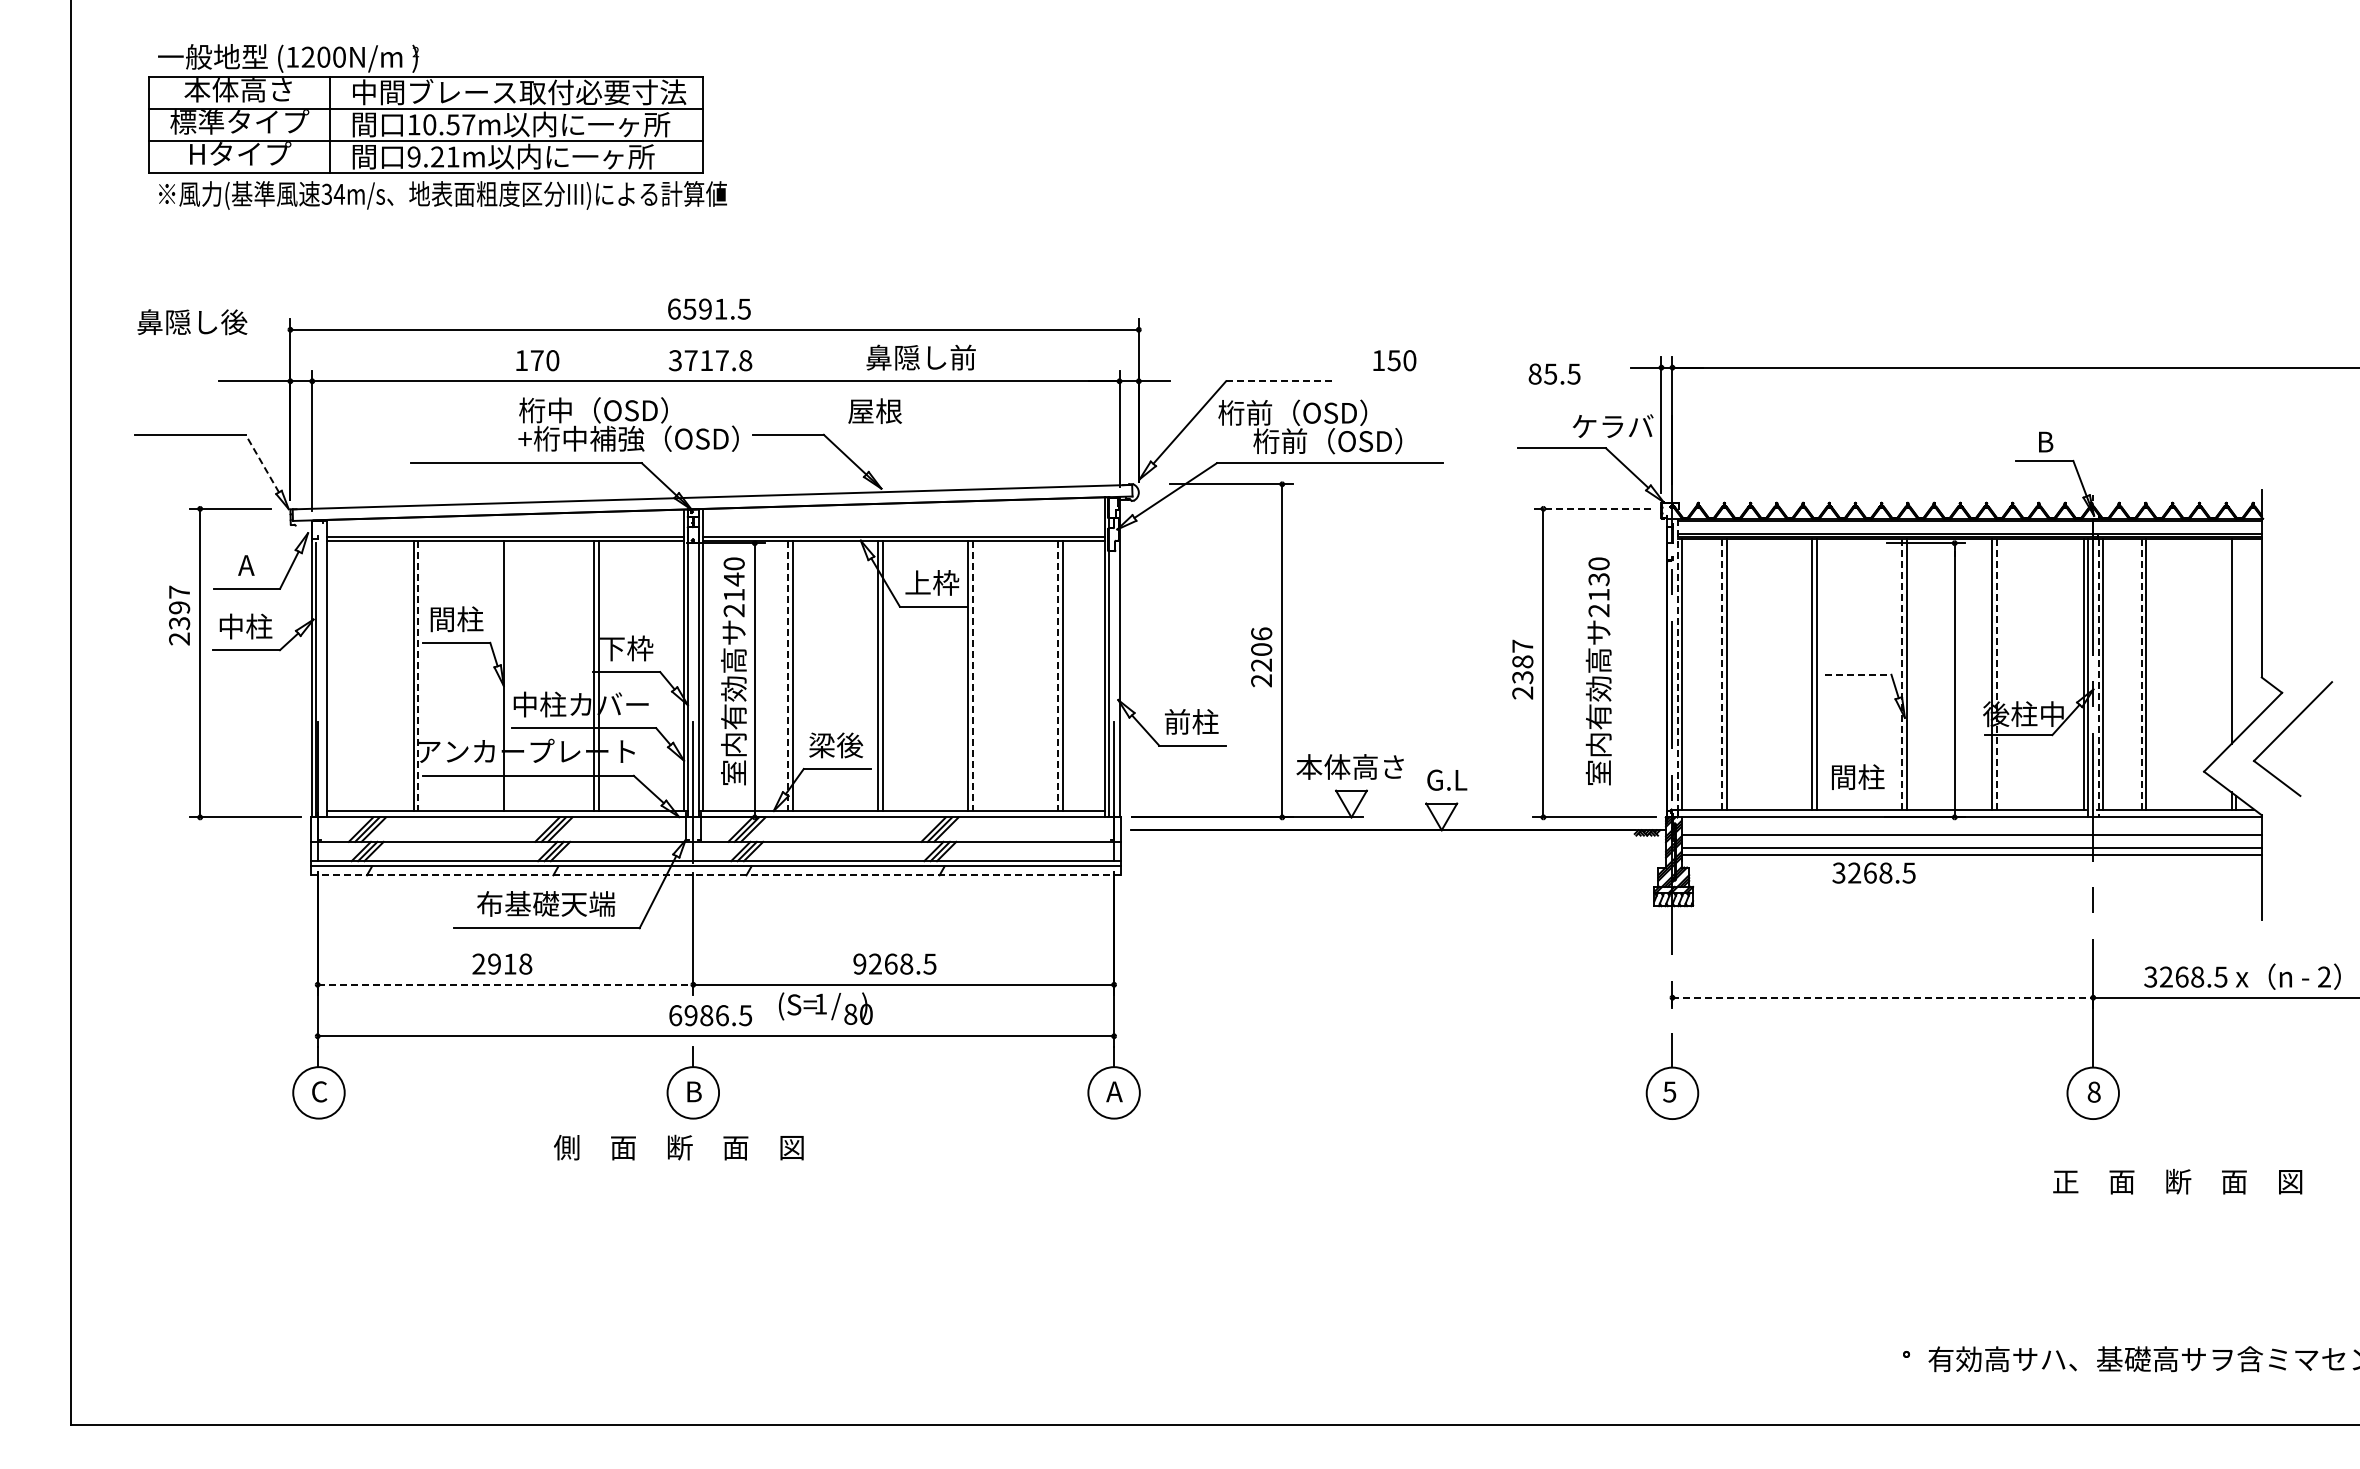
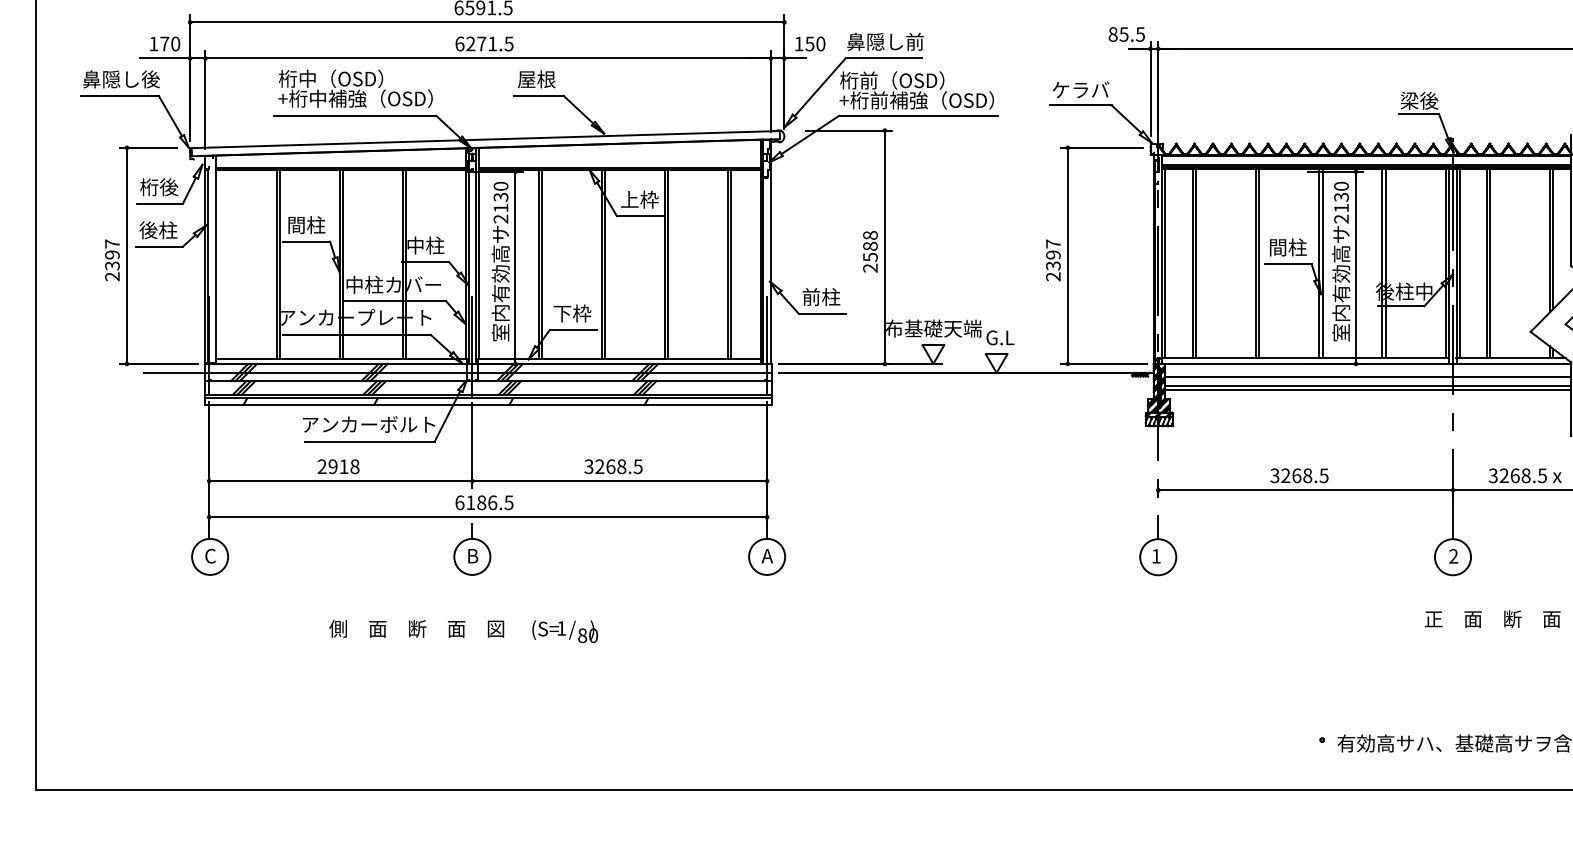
text: (192, 322) -> (121, 79), moved
text: (920, 357) -> (885, 41), moved
text: (537, 360) -> (164, 43), moved
text: (710, 360) -> (484, 43), 3717.8 -> 6271.5
text: (1394, 360) -> (810, 43), moved
text: (1554, 373) -> (1126, 34), moved
line: (1280, 381) -> (883, 58), dashed -> solid
text: (874, 410) -> (536, 78), moved
text: (628, 424) -> (355, 88), moved
text: (1613, 425) -> (1081, 89), moved
text: (1327, 441) -> (916, 100), 桁前（OSD） -> +桁前補強（OSD）
text: (2045, 441) -> (1419, 100), B -> 梁後
line: (262, 463) -> (170, 116), dashed -> solid
line: (1592, 508) -> (1102, 147), dashed -> solid
text: (246, 565) -> (159, 187), A -> 桁後
text: (733, 579) -> (500, 197), 2140 -> 2130
text: (179, 615) -> (112, 260), moved
text: (231, 626) -> (148, 230), 中柱 -> 後柱
line: (2236, 638) -> (1553, 238), added
text: (626, 648) -> (425, 245), 下枠 -> 中柱
text: (1261, 649) -> (870, 246), 2206 -> 2588
text: (1522, 661) -> (1053, 254), 2387 -> 2397
line: (1677, 668) -> (1161, 259), dashed -> solid
text: (1598, 671) -> (1341, 261), moved
line: (1722, 674) -> (1193, 263), dashed -> solid
line: (1858, 674) -> (1288, 263), dashed -> solid
line: (1902, 674) -> (1319, 263), dashed -> solid
line: (1997, 674) -> (1385, 263), dashed -> solid
line: (2141, 674) -> (1486, 263), dashed -> solid
line: (508, 675) -> (342, 264), added
line: (418, 676) -> (279, 265), dashed -> solid
line: (788, 676) -> (539, 265), dashed -> solid
line: (973, 676) -> (668, 265), dashed -> solid
line: (1058, 676) -> (728, 265), dashed -> solid
line: (2098, 678) -> (1456, 266), dashed -> solid
text: (836, 745) -> (572, 313), 梁後 -> 下枠
text: (1351, 766) -> (933, 328), 本体高さ -> 布基礎天端
text: (1858, 776) -> (1288, 247), moved
line: (672, 830) -> (457, 373), added
text: (1873, 872) -> (1299, 475), moved
line: (716, 875) -> (488, 404), dashed -> solid
text: (545, 903) -> (368, 424), 布基礎天端 -> アンカーボルト
text: (859, 963) -> (588, 466), 9268.5 -> 3268.5
line: (505, 984) -> (340, 480), dashed -> solid
line: (1883, 997) -> (1306, 490), dashed -> solid
text: (825, 1008) -> (564, 631), moved
text: (690, 1015) -> (470, 502), 6986.5 -> 6186.5
text: (1669, 1091) -> (1156, 555), 5 -> 1
text: (2093, 1091) -> (1453, 555), 8 -> 2
text: (678, 1147) -> (416, 628), moved

